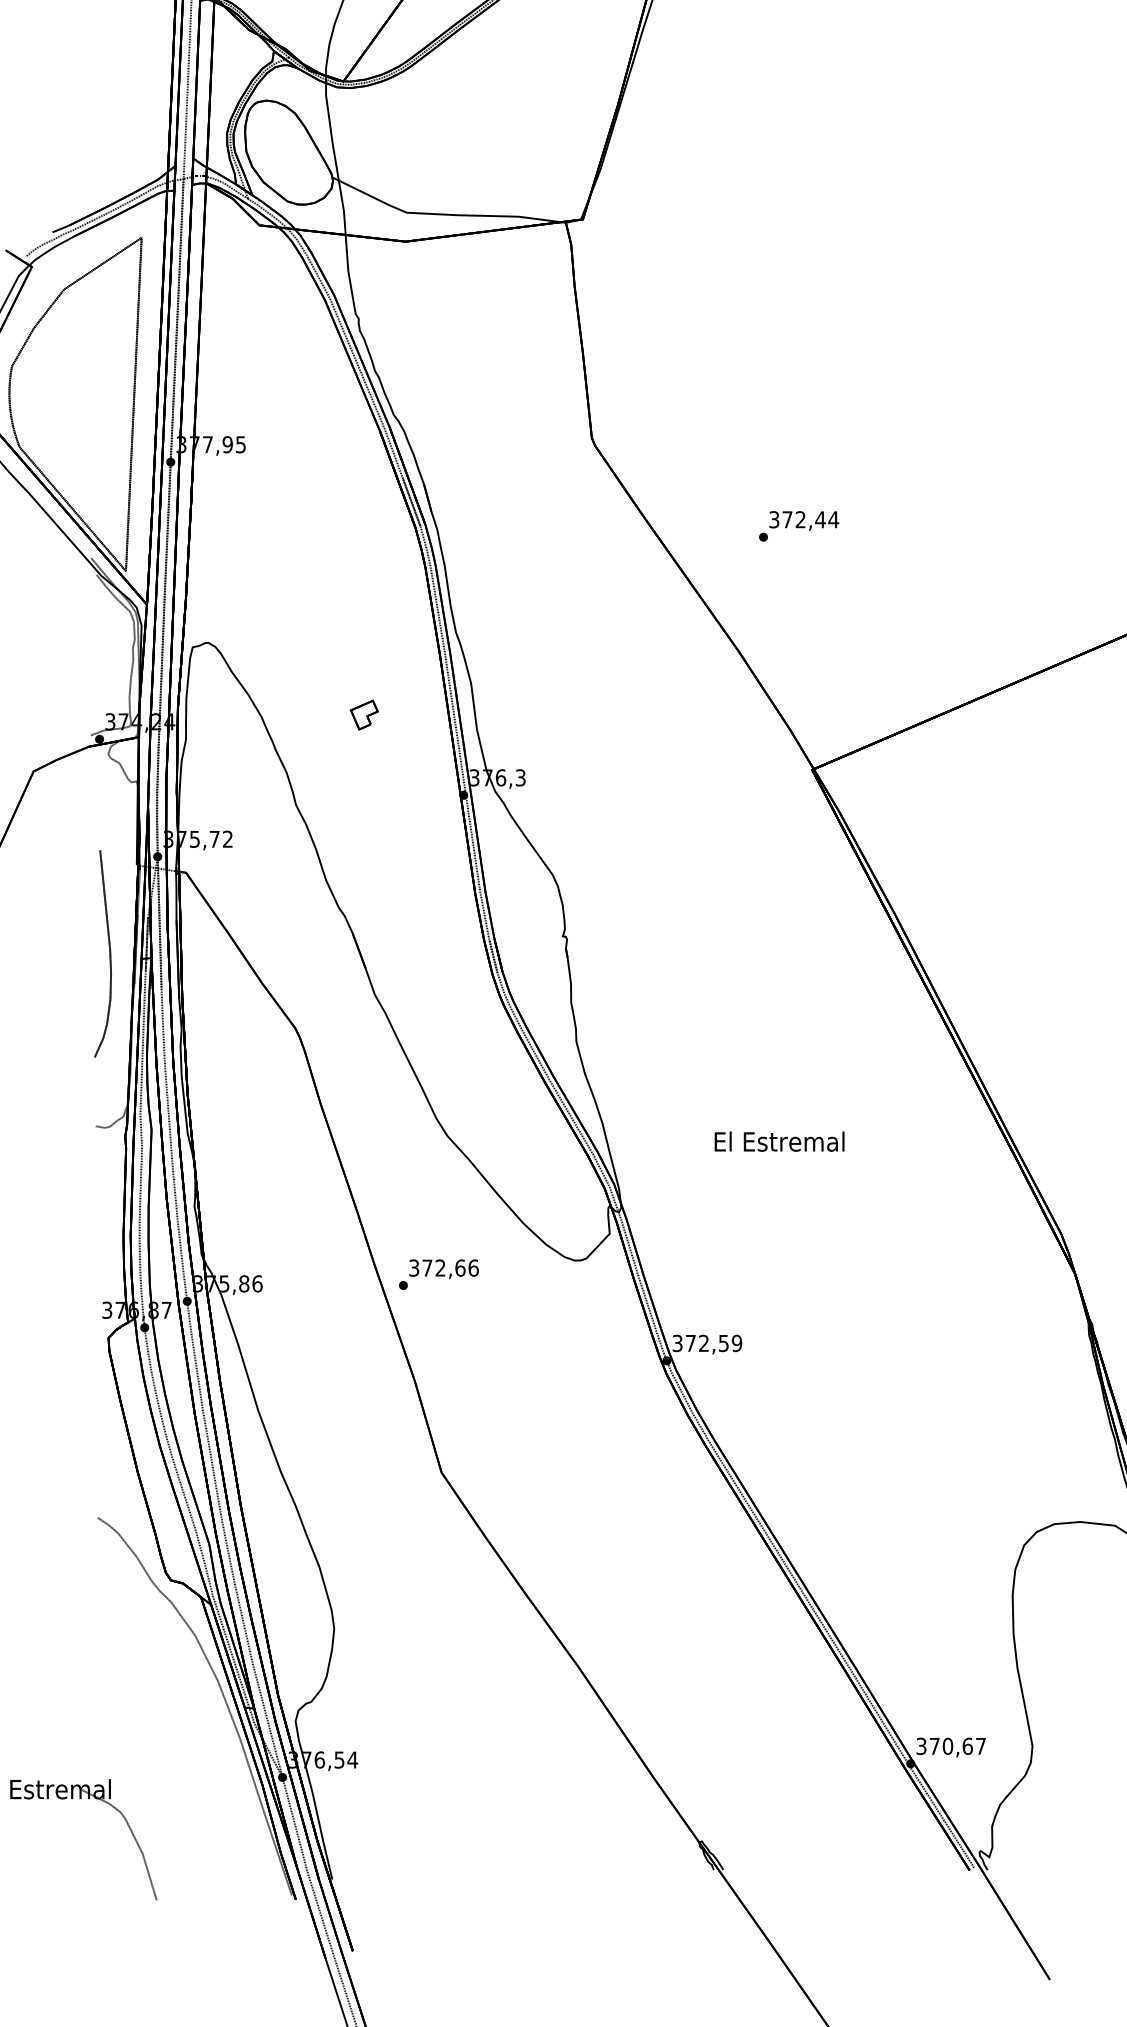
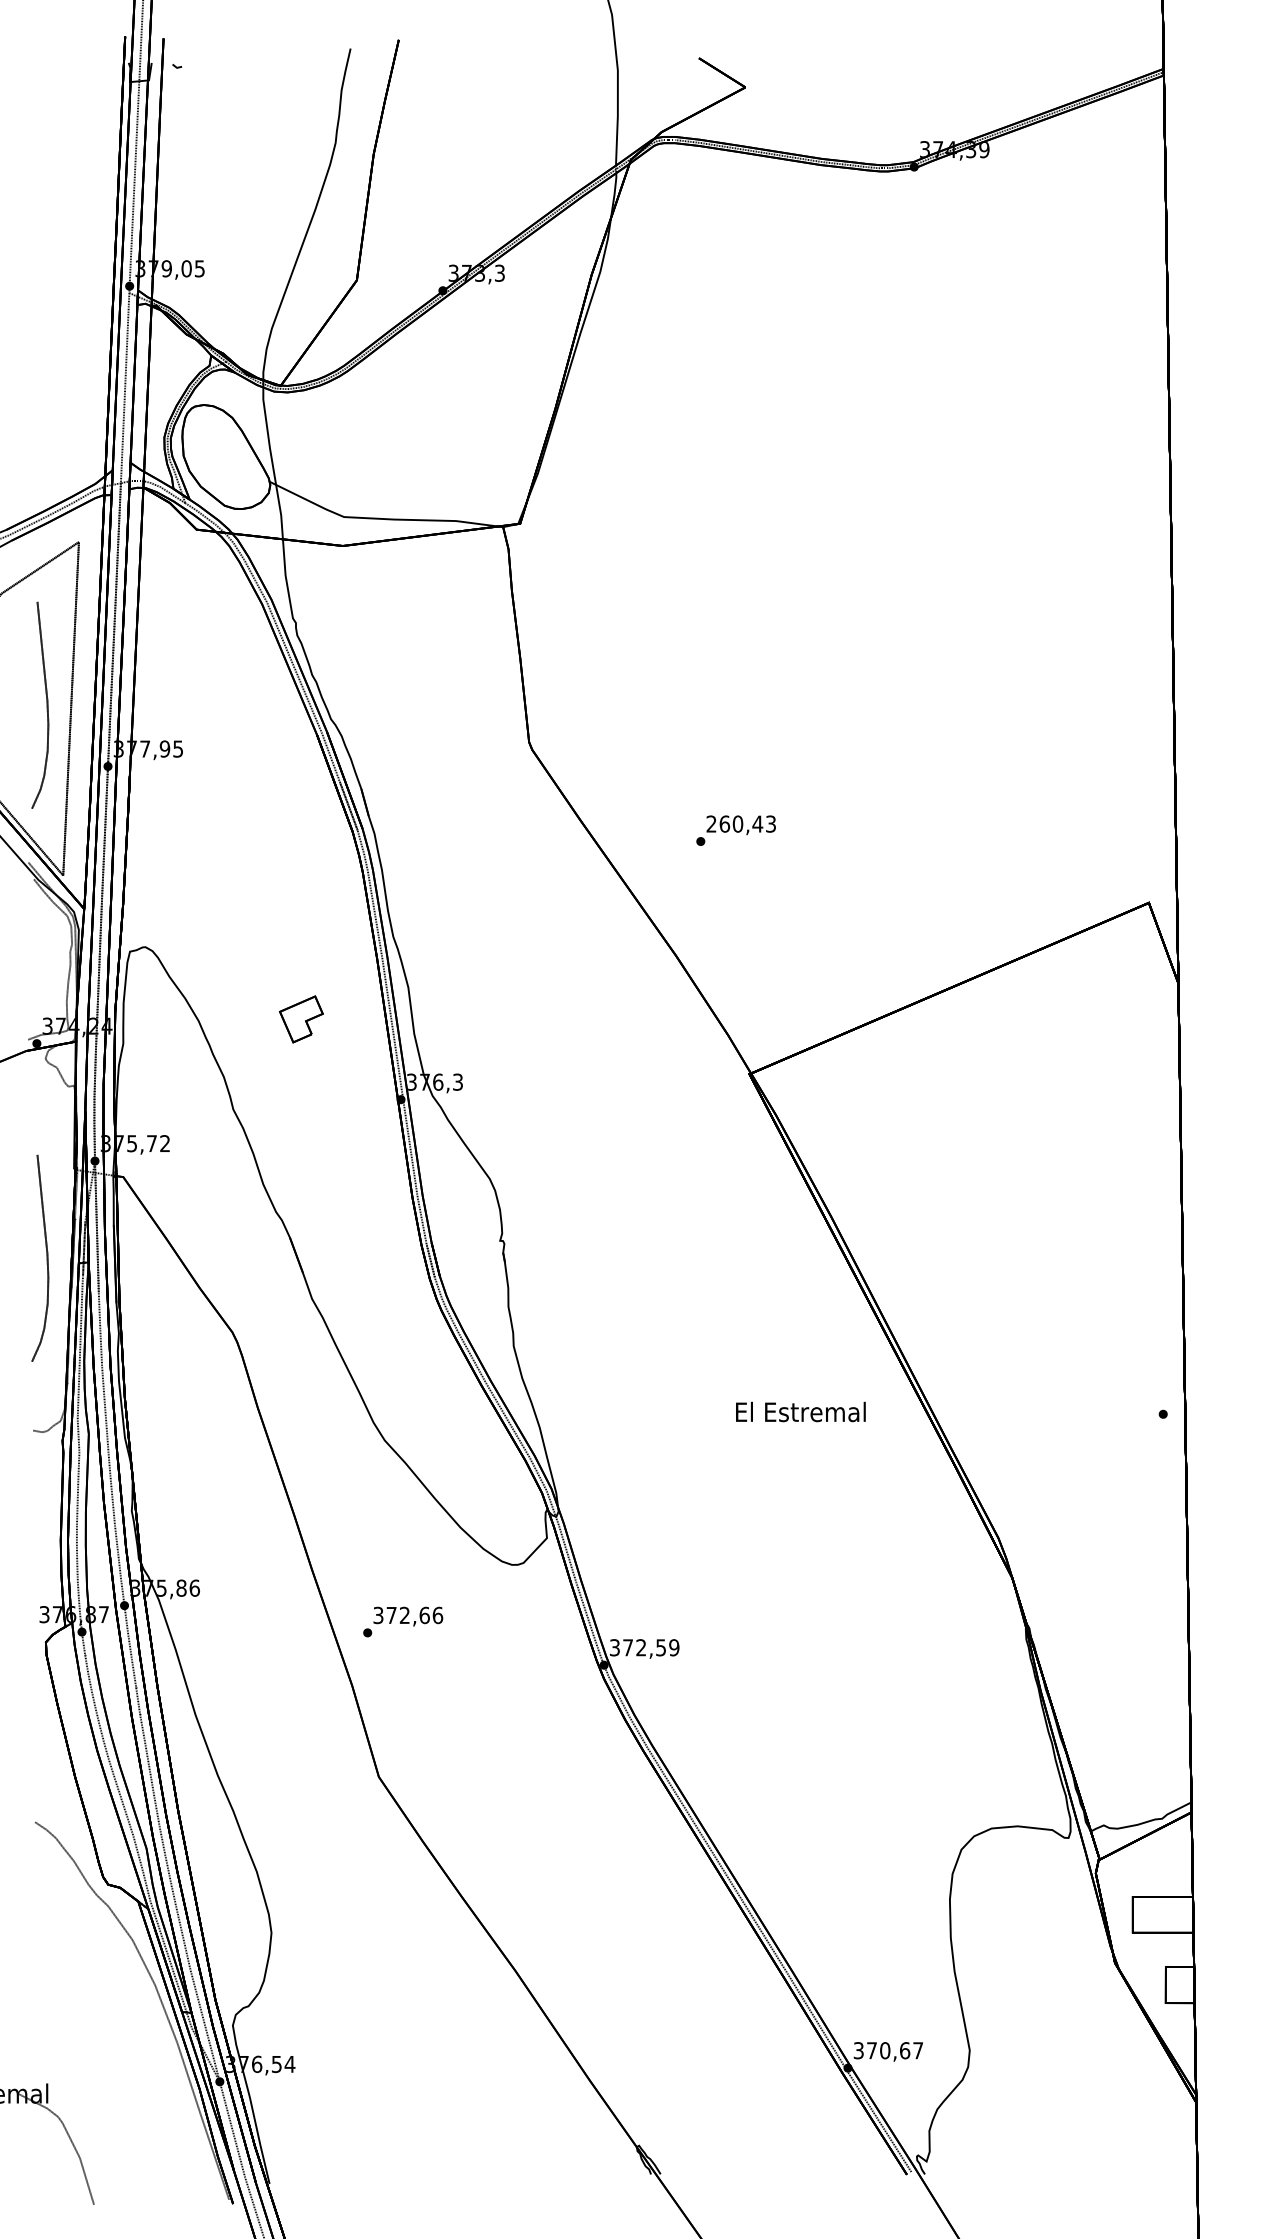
part: (103, 400) -> (40, 704), added
text: (804, 519) -> (741, 823), 372,44 -> 260,43
part: (364, 715) -> (301, 1019), size x1.6
text: (779, 1141) -> (800, 1411), moved
text: (439, 1274) -> (403, 1621), moved

